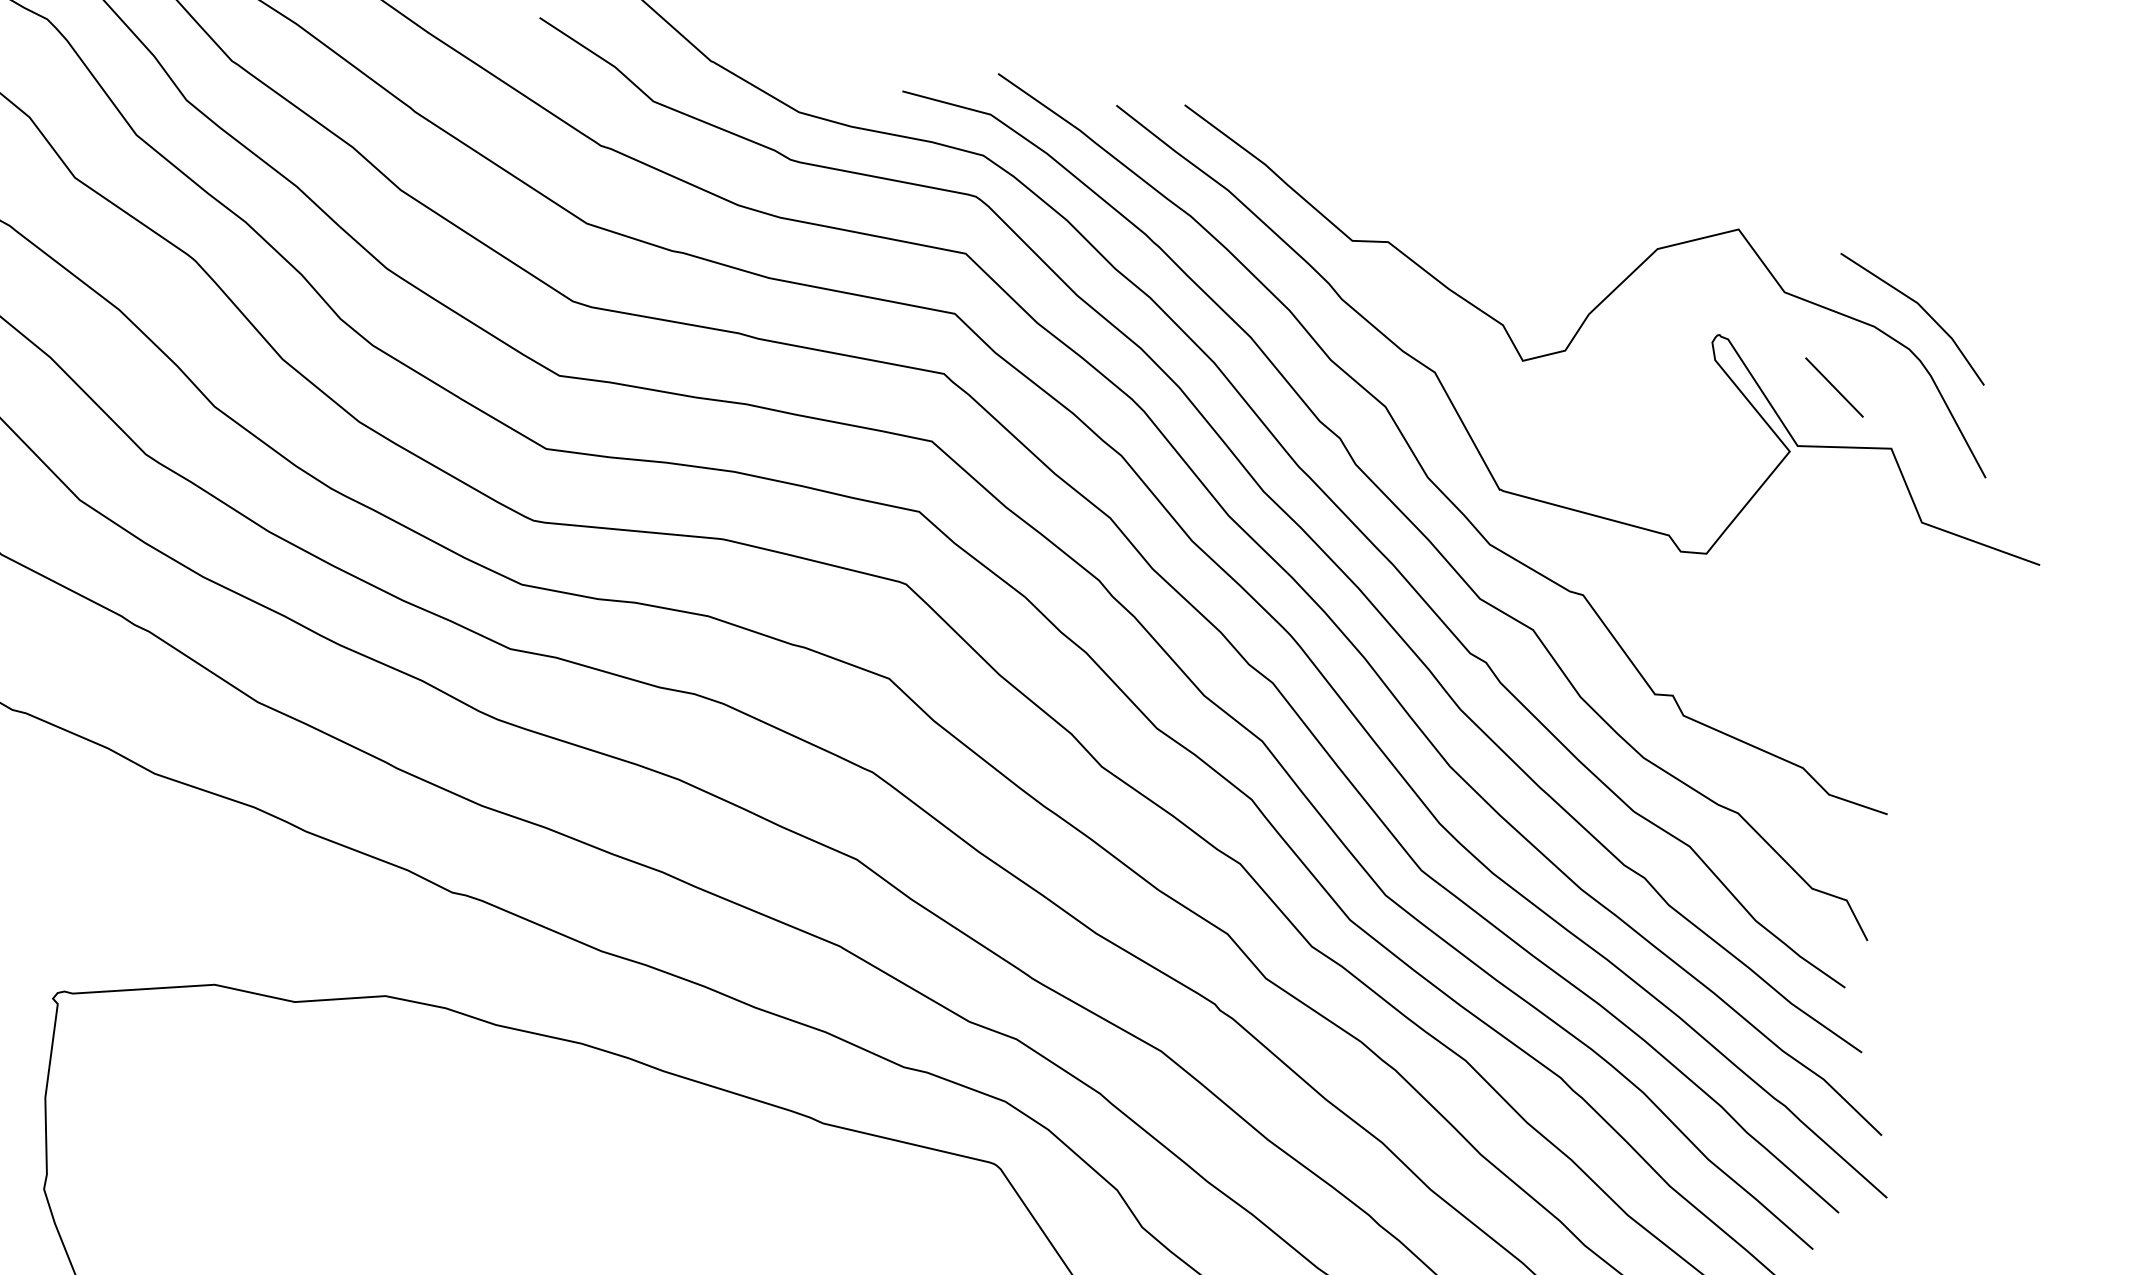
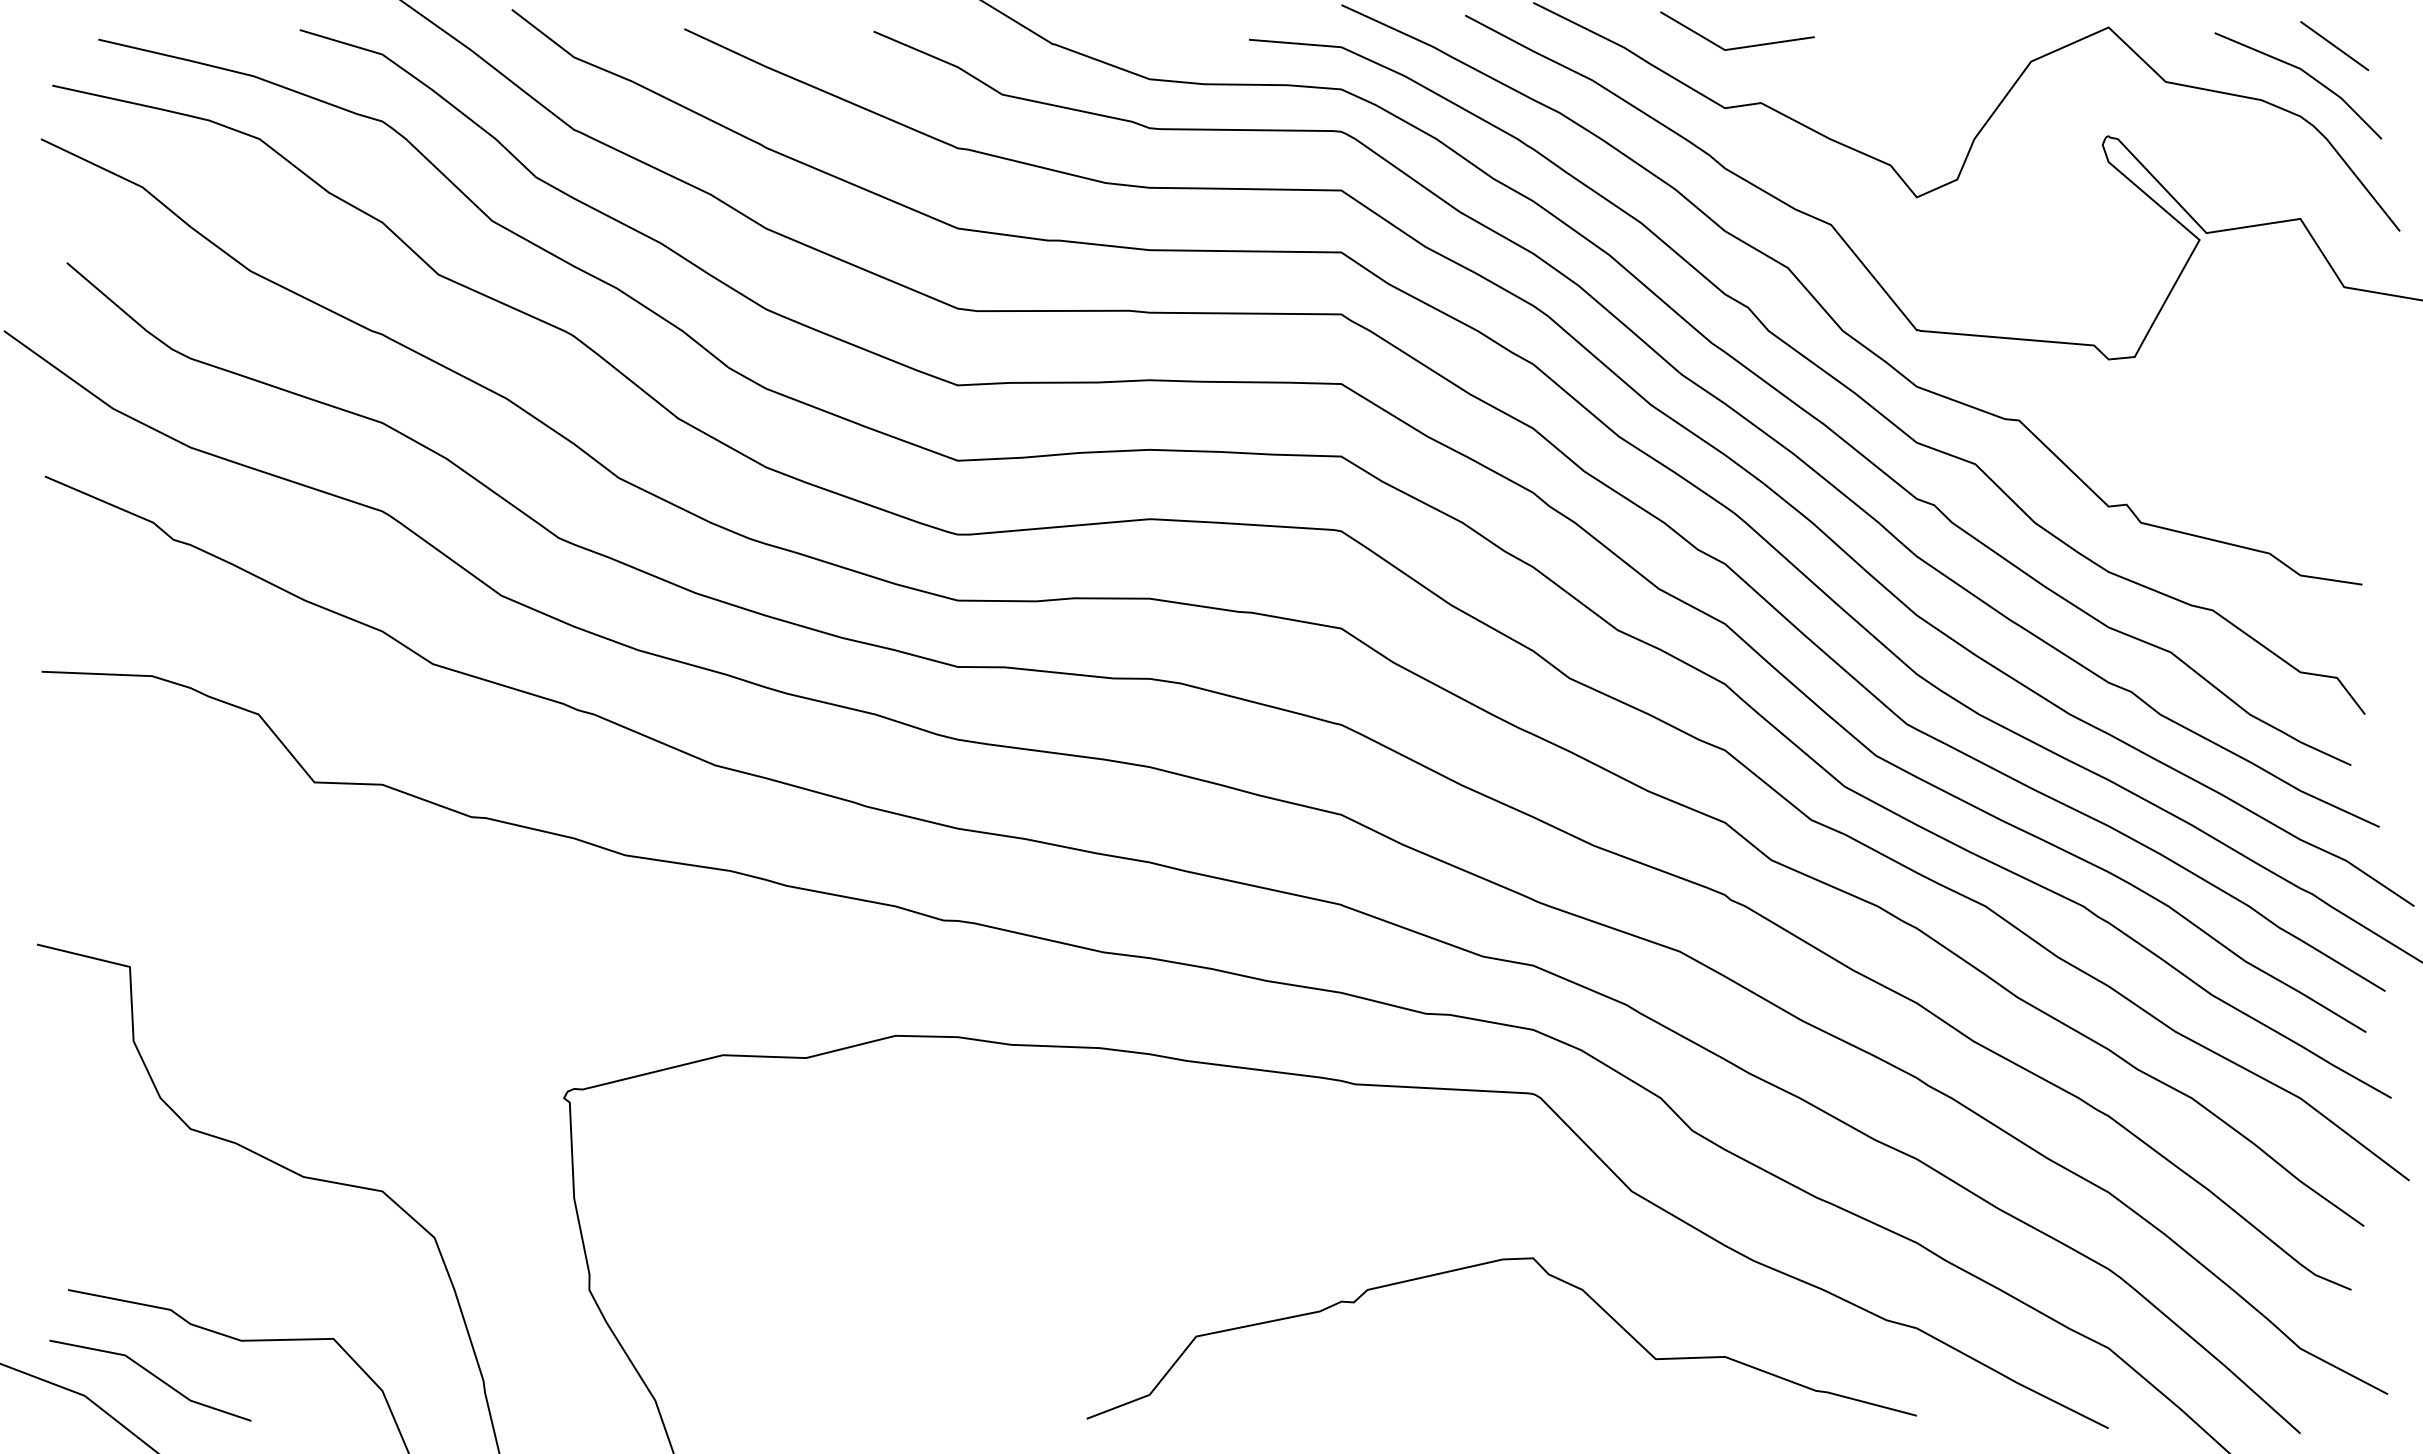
line: (1379, 183) -> (1741, 46), added
line: (1834, 387) -> (2334, 46), moved

